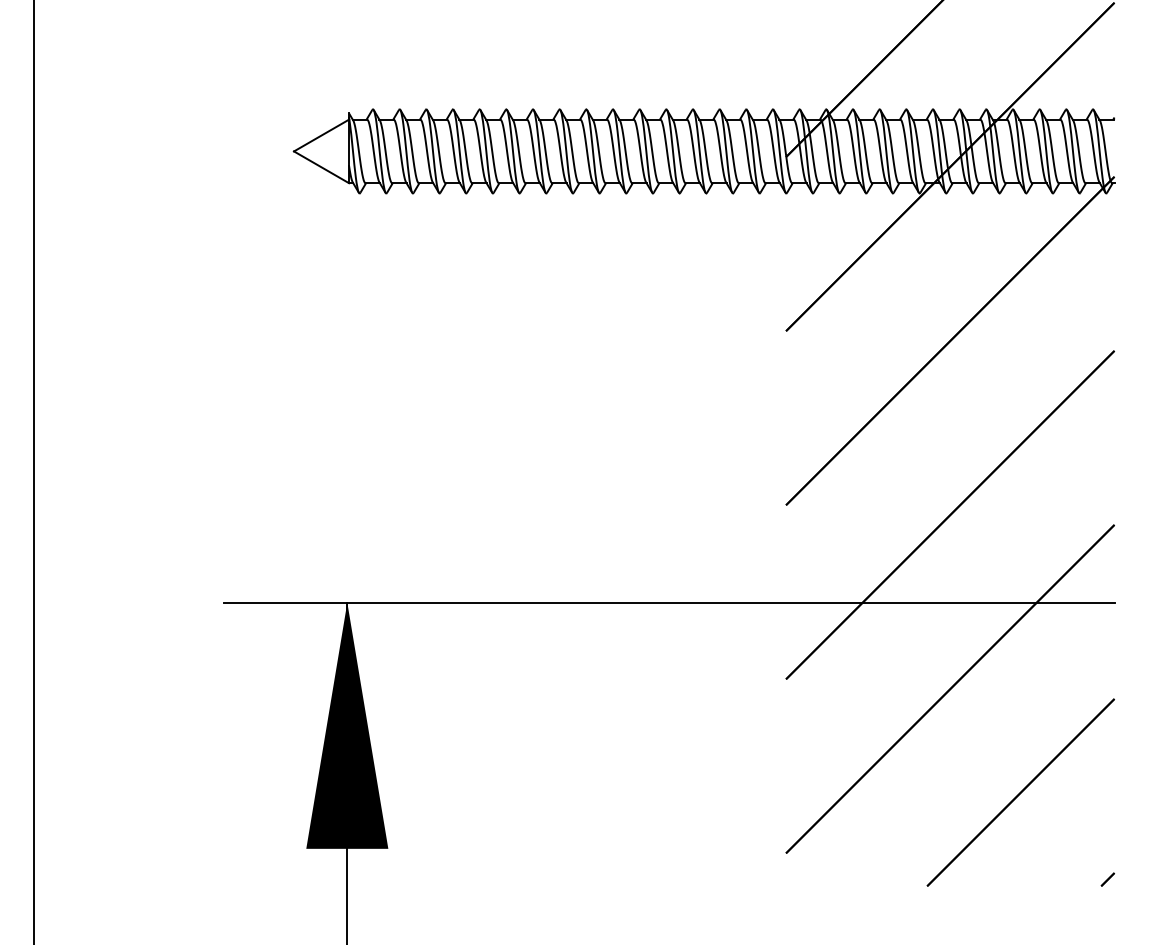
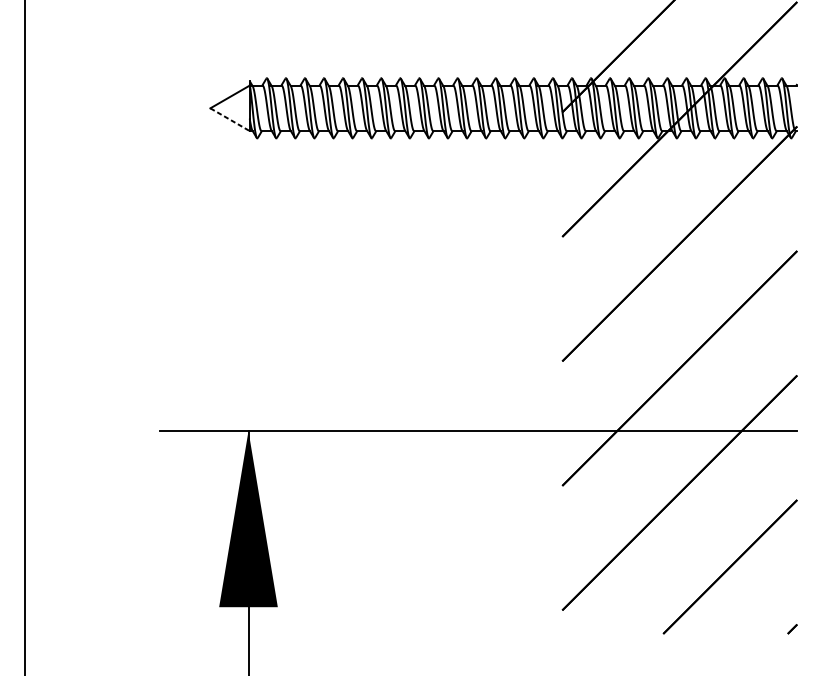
line: (321, 167) -> (230, 119), solid -> dashed

